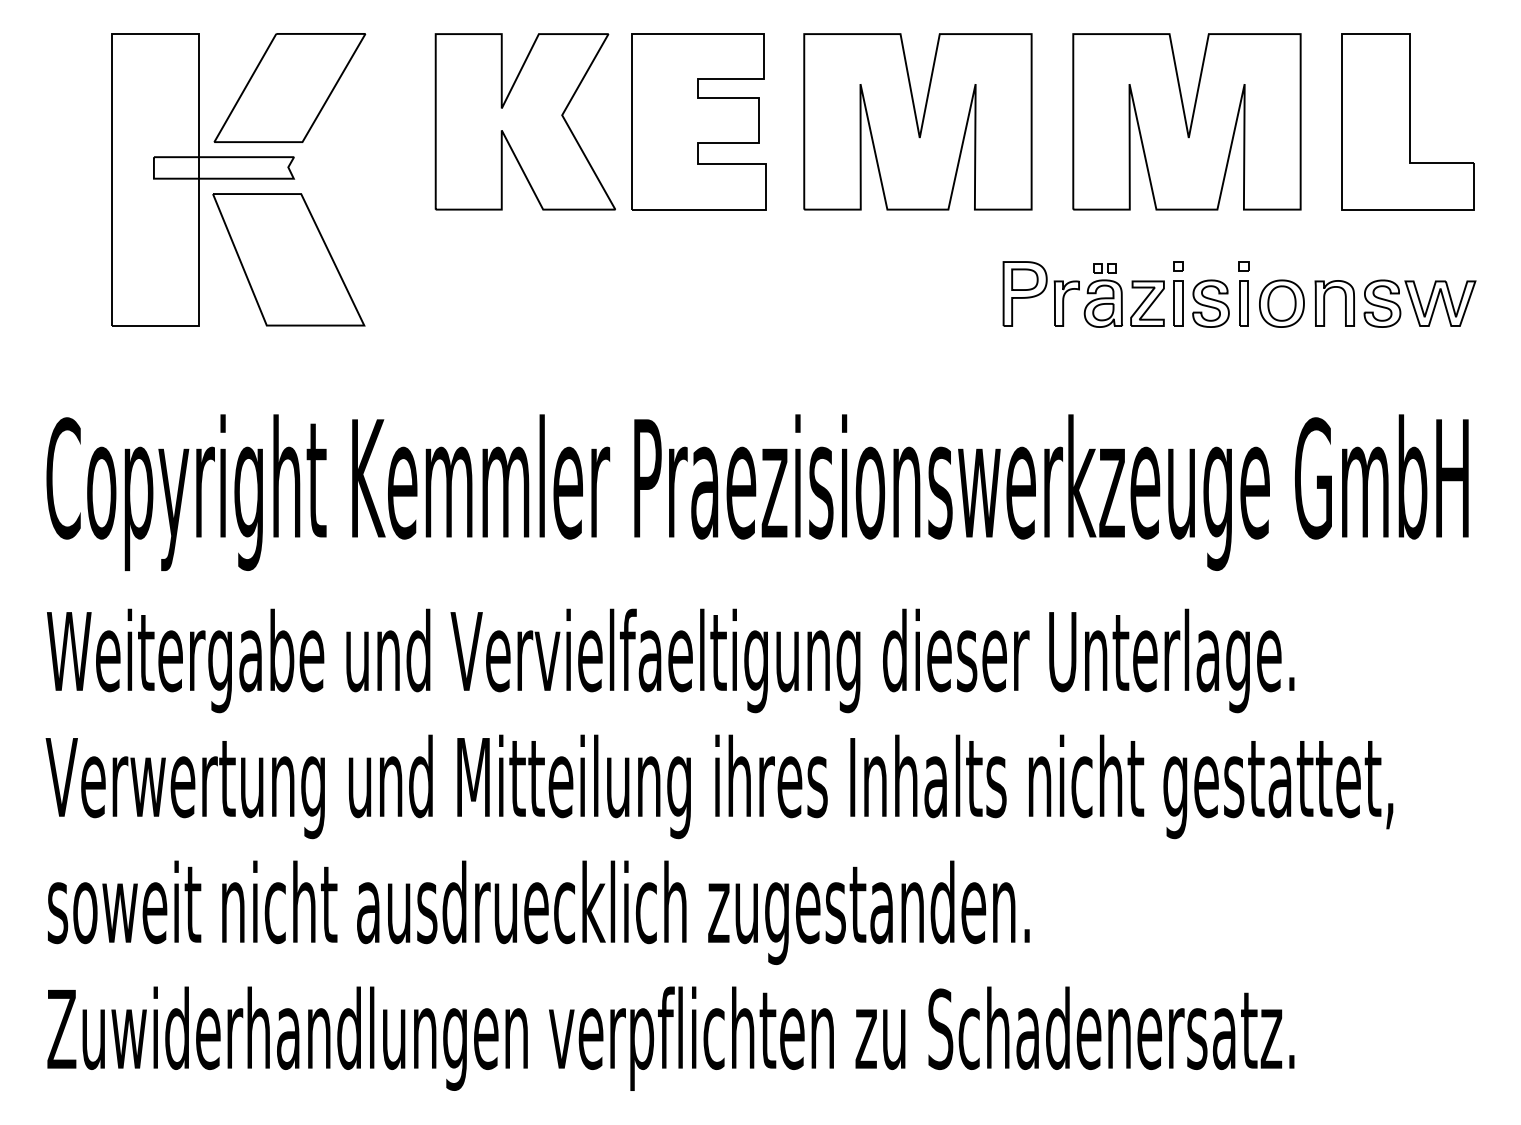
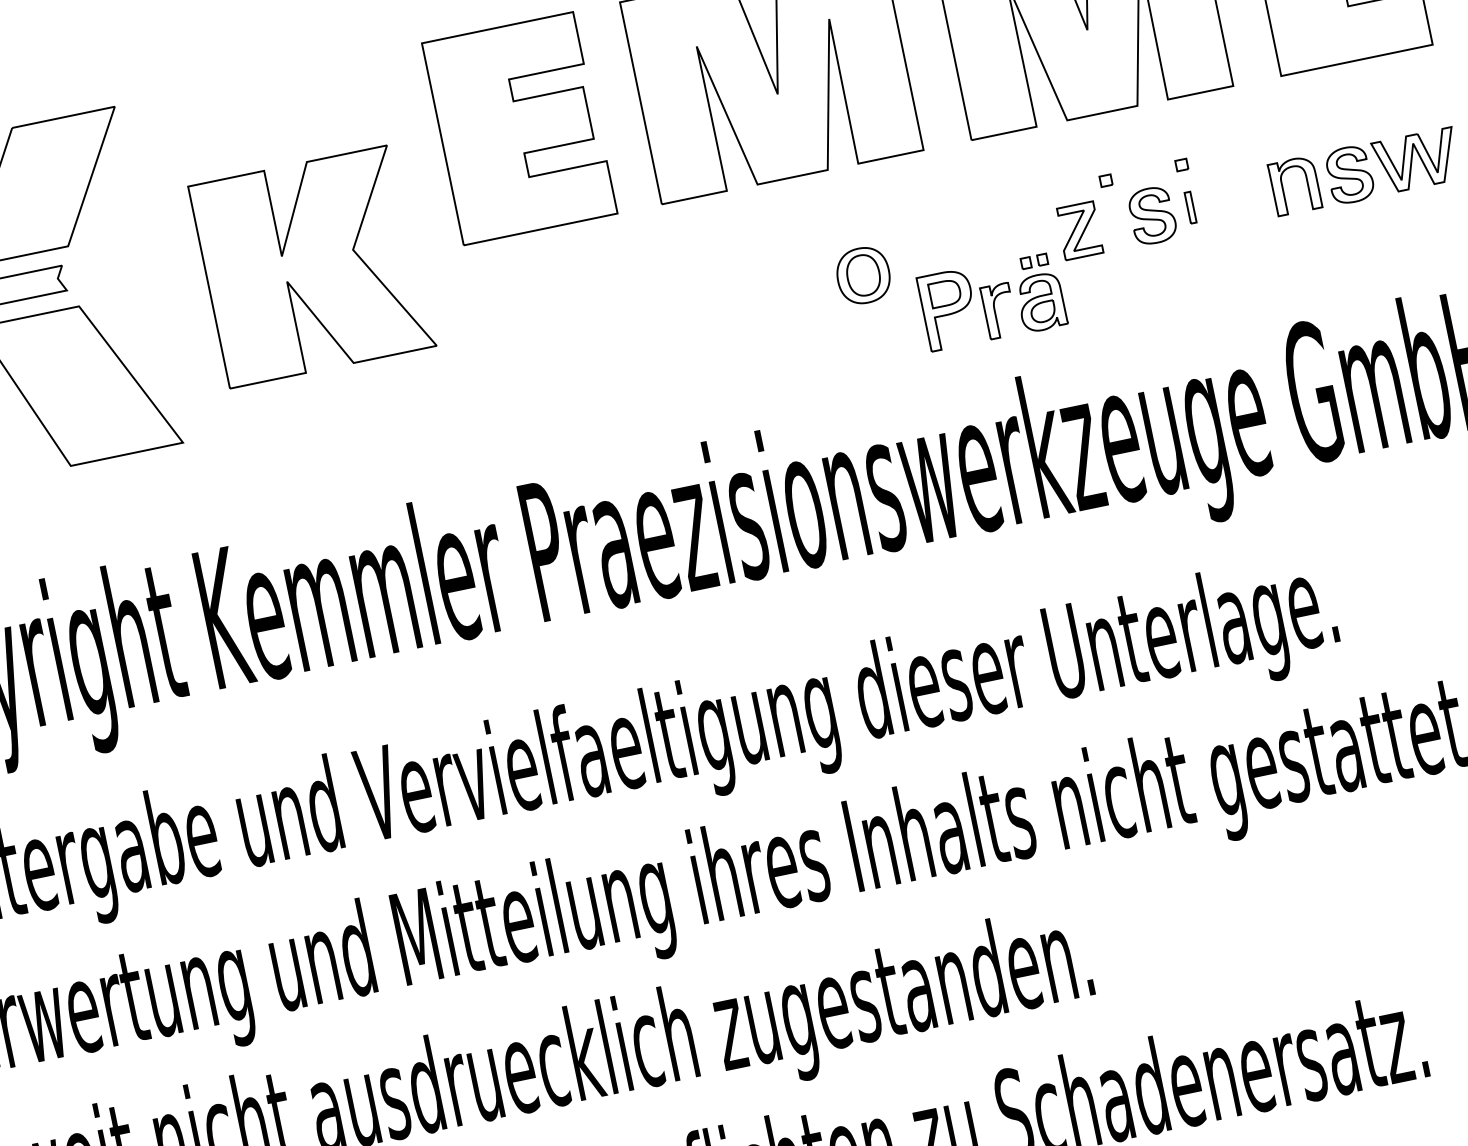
part: (524, 121) -> (311, 266), moved
part: (1062, 294) -> (992, 301), moved
part: (1178, 303) -> (1115, 223), removed
part: (1243, 303) -> (1189, 207), size x0.6
part: (1281, 303) -> (862, 275), moved

